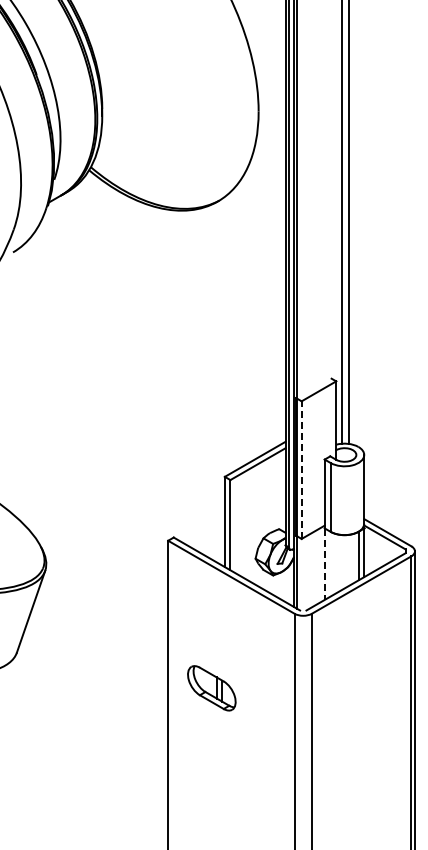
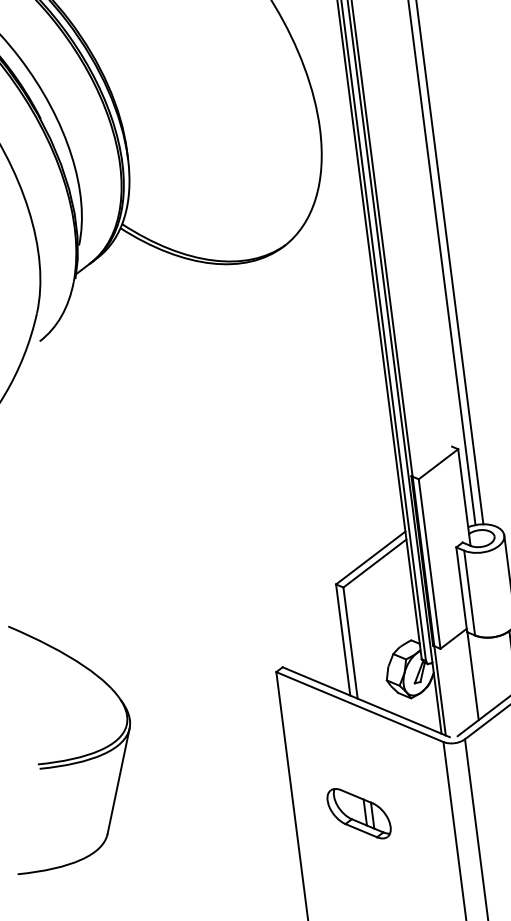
line: (301, 470) -> (429, 564), dashed -> solid
line: (324, 564) -> (472, 676), dashed -> solid
part: (211, 688) -> (358, 813), moved

